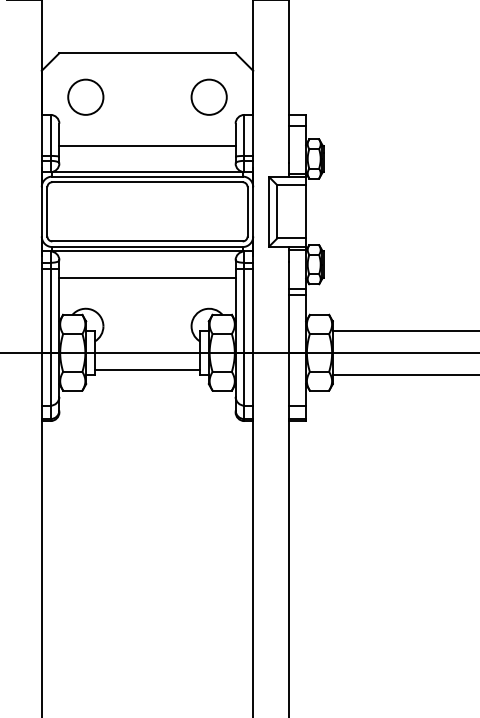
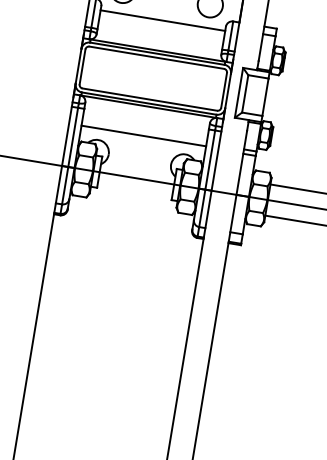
line: (147, 145) -> (162, 20), moved
line: (147, 277) -> (143, 135), moved
line: (147, 370) -> (134, 190), removed

